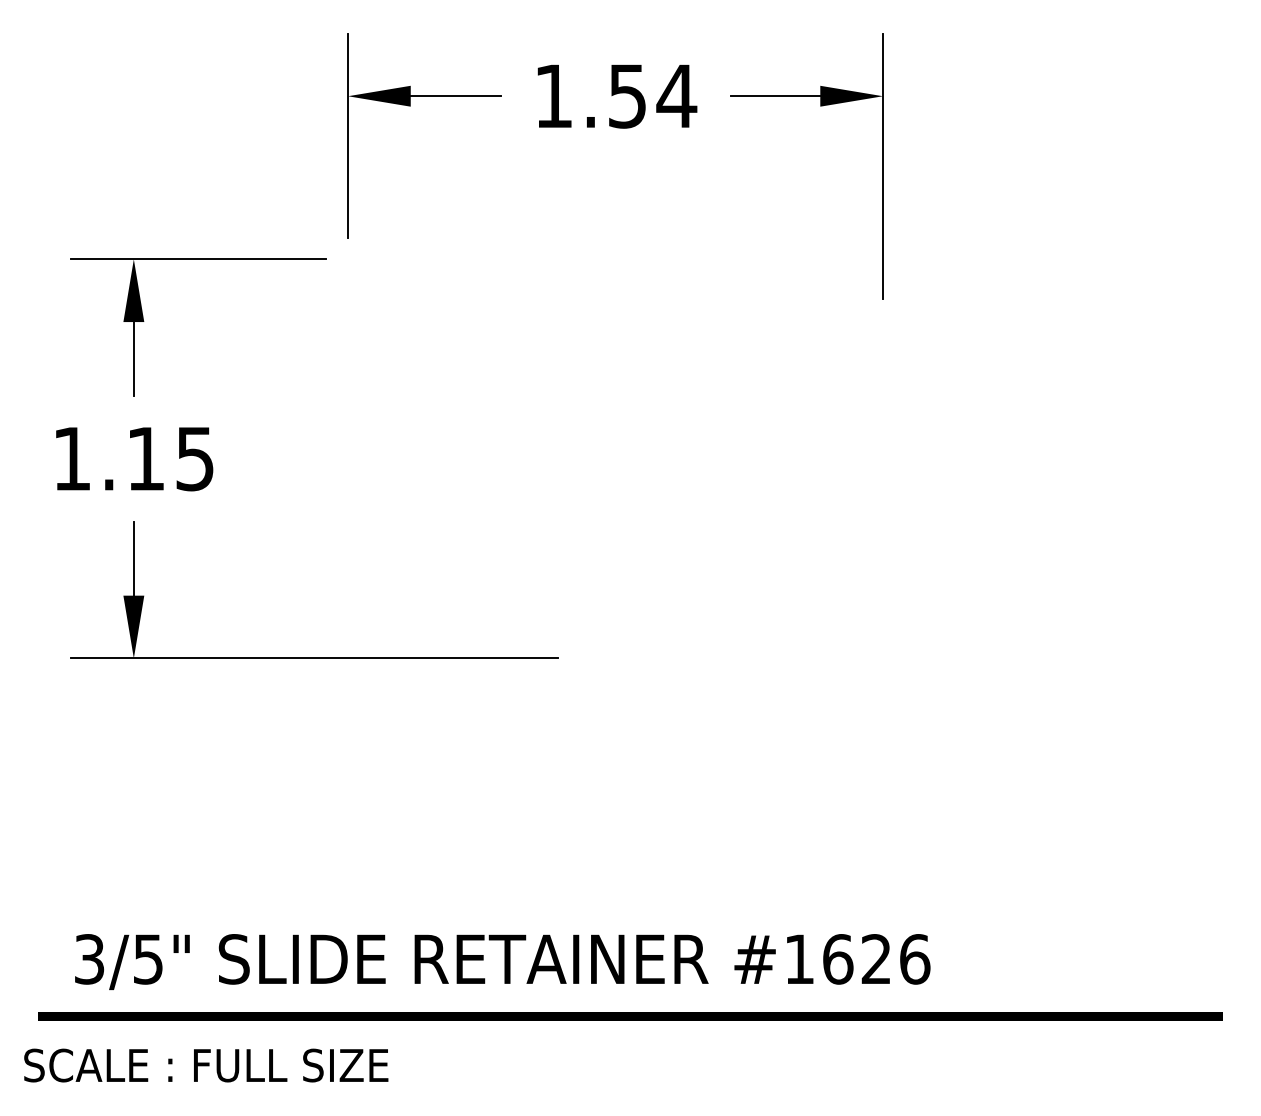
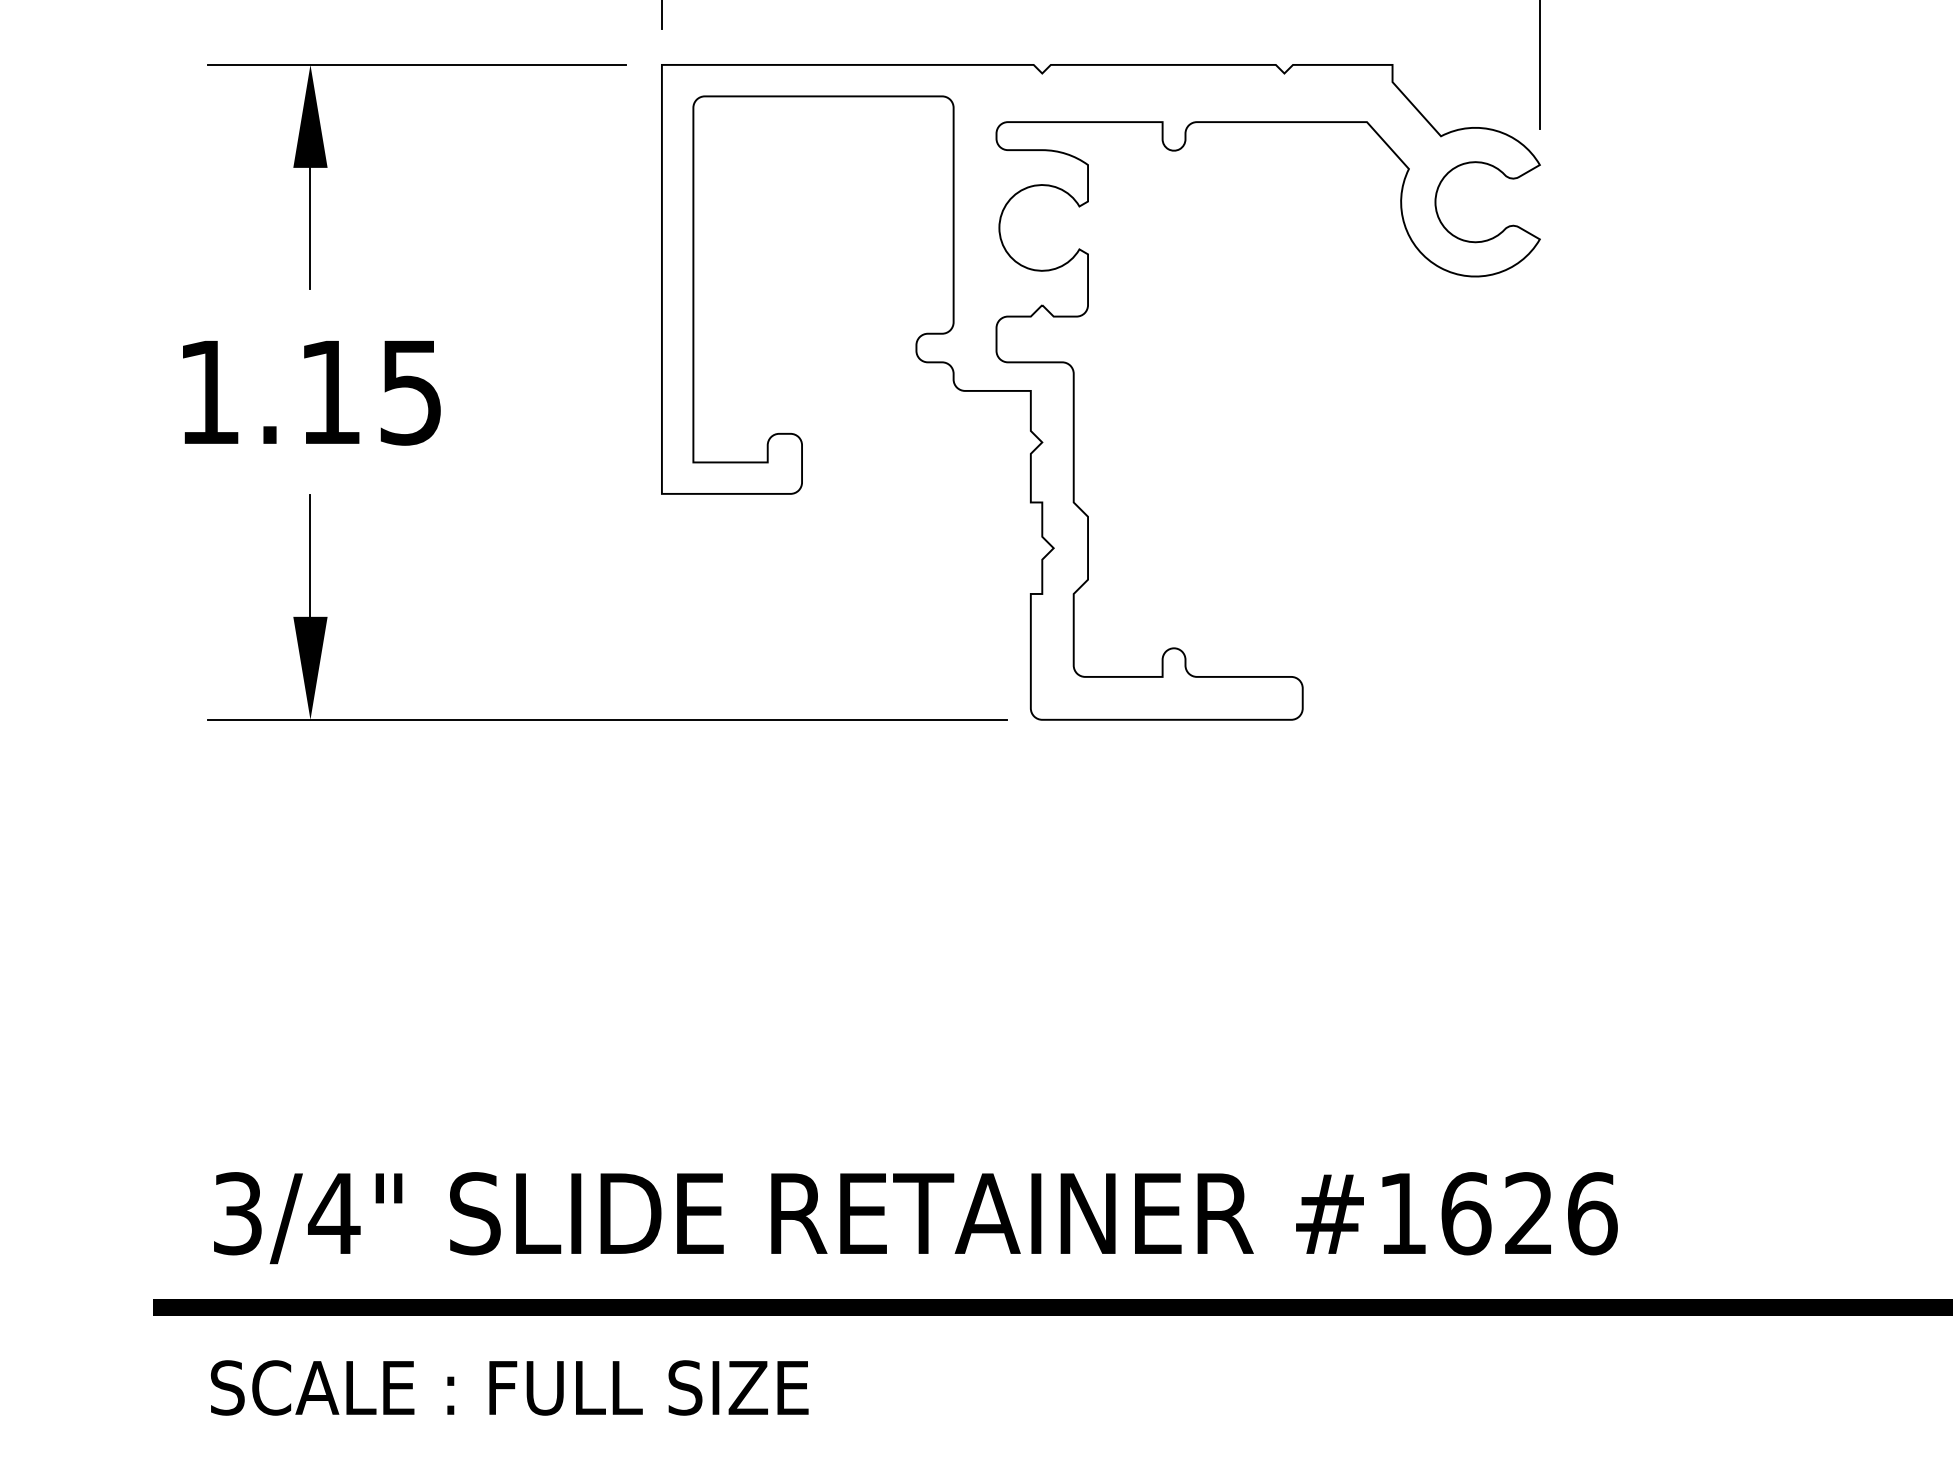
part: (599, 458) -> (1074, 391), added
text: (148, 959) -> (334, 1213), 3/5" -> 3/4"
text: (206, 1065) -> (510, 1387), moved

